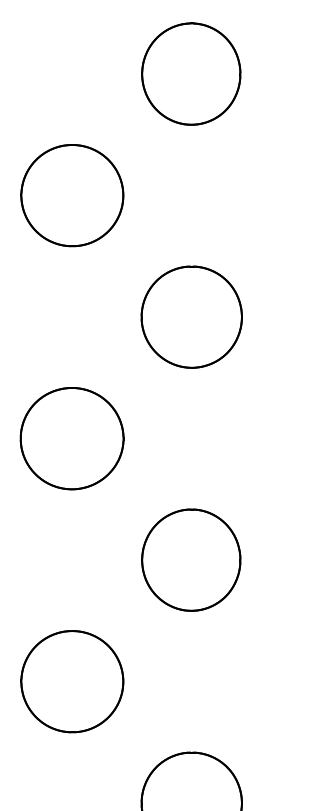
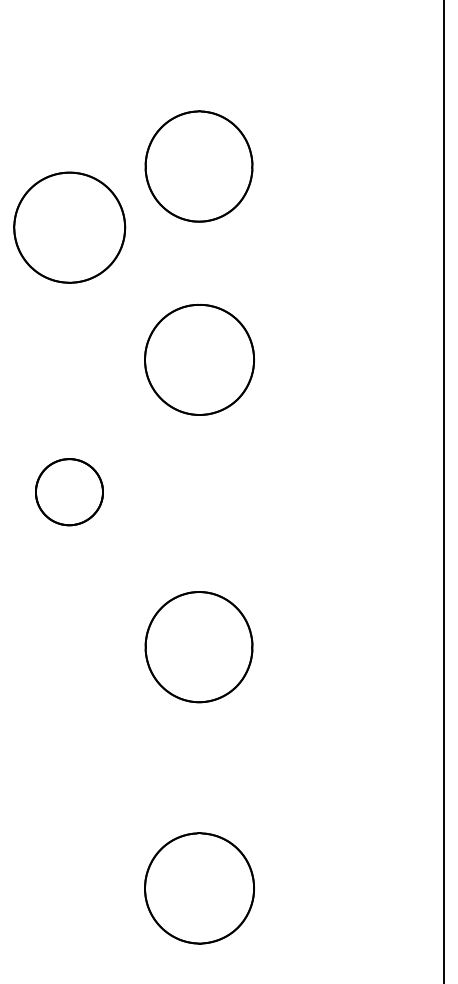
part: (190, 74) -> (198, 166), moved
part: (72, 439) -> (69, 492), size x0.6
part: (190, 560) -> (198, 647), moved
part: (72, 681) -> (69, 756), removed

